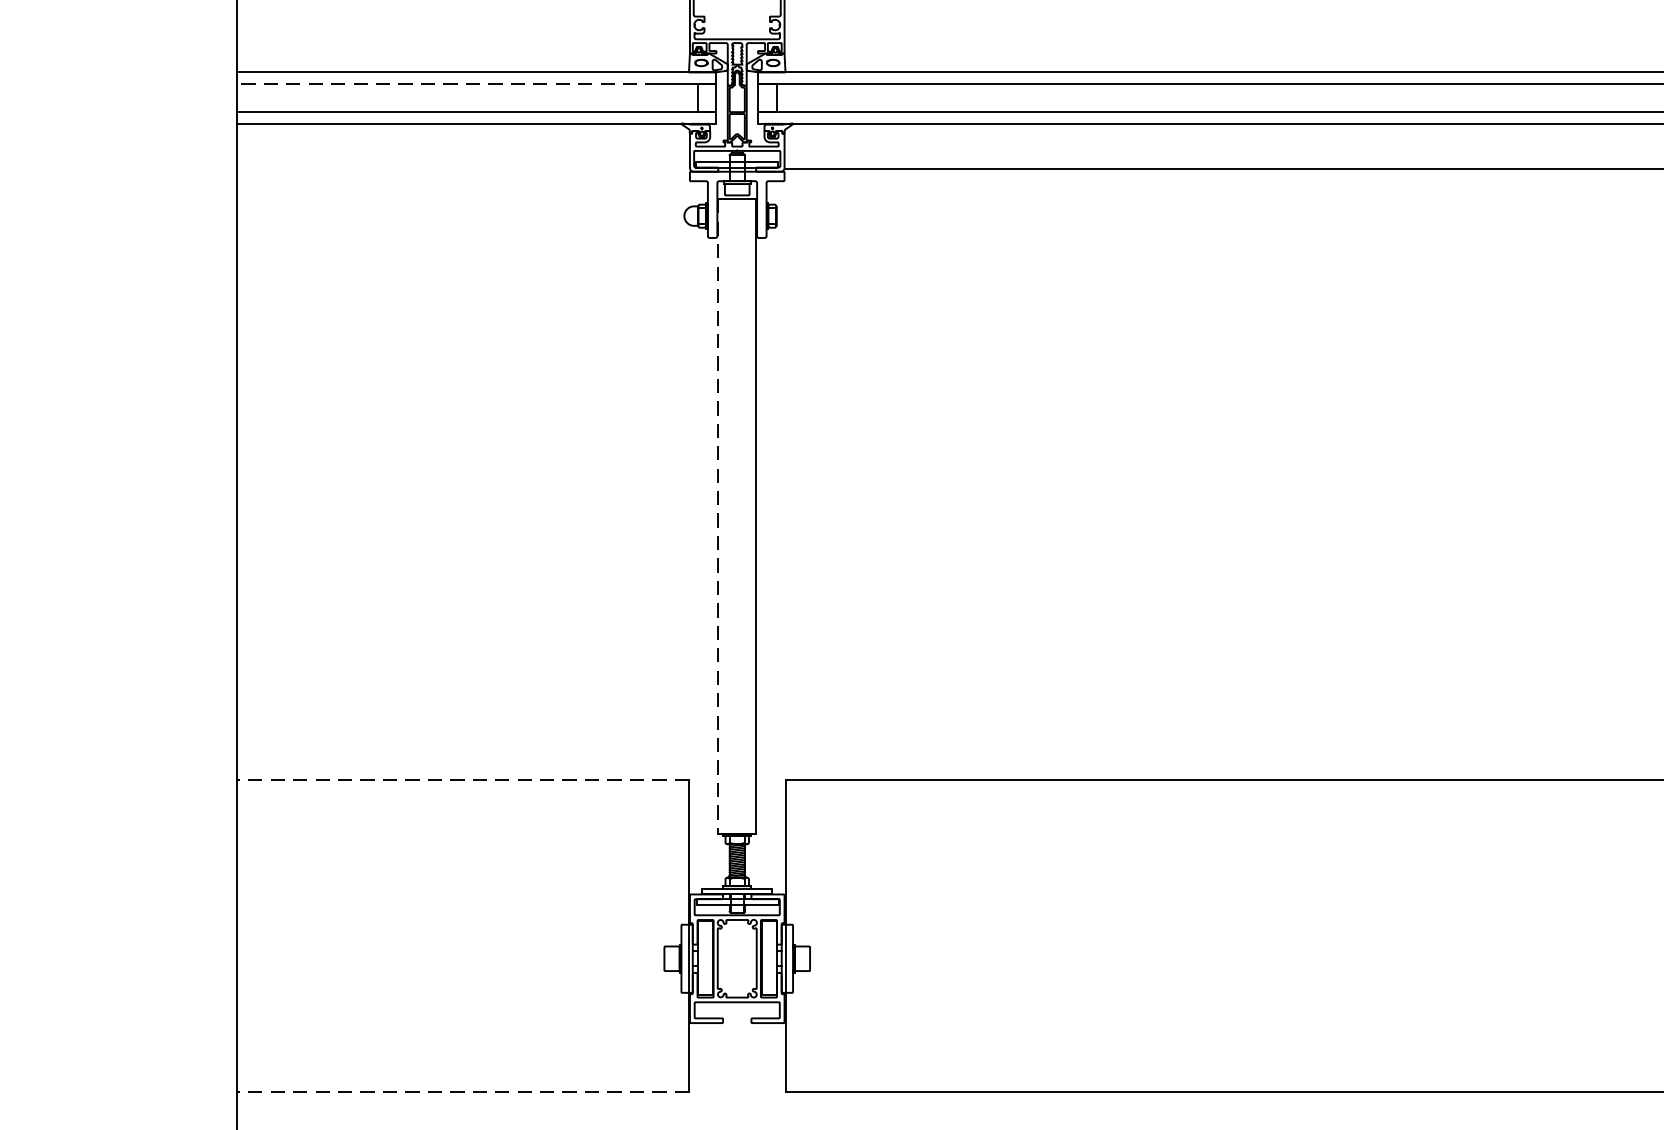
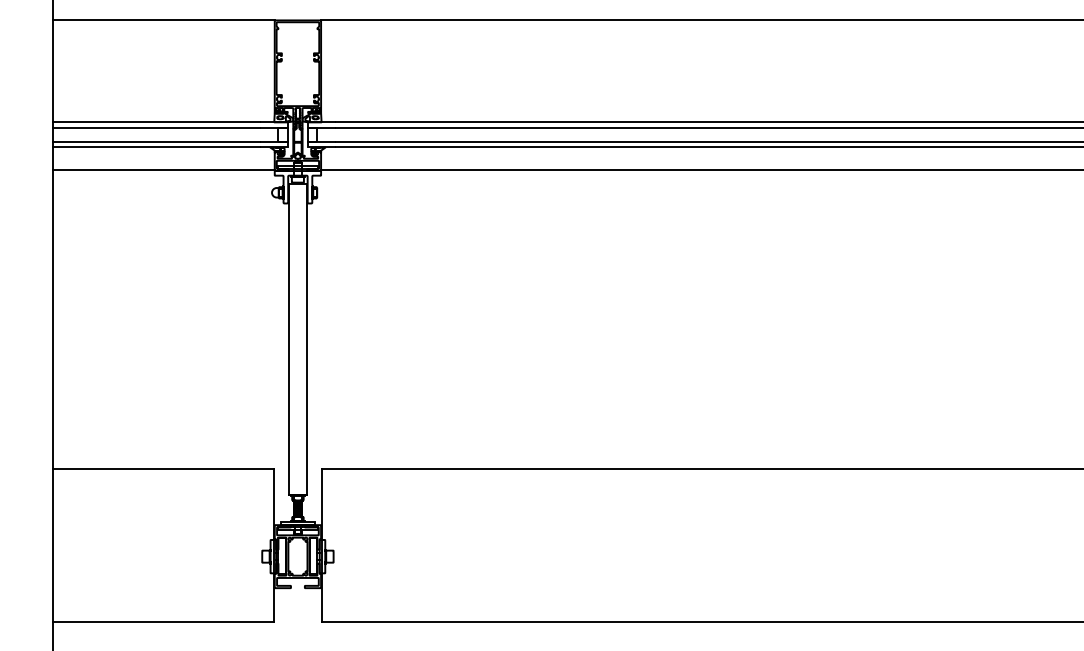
line: (446, 82) -> (155, 127), dashed -> solid
line: (462, 168) -> (163, 169), added
line: (718, 517) -> (288, 340), dashed -> solid
line: (462, 778) -> (163, 468), dashed -> solid
line: (462, 1093) -> (163, 622), dashed -> solid

